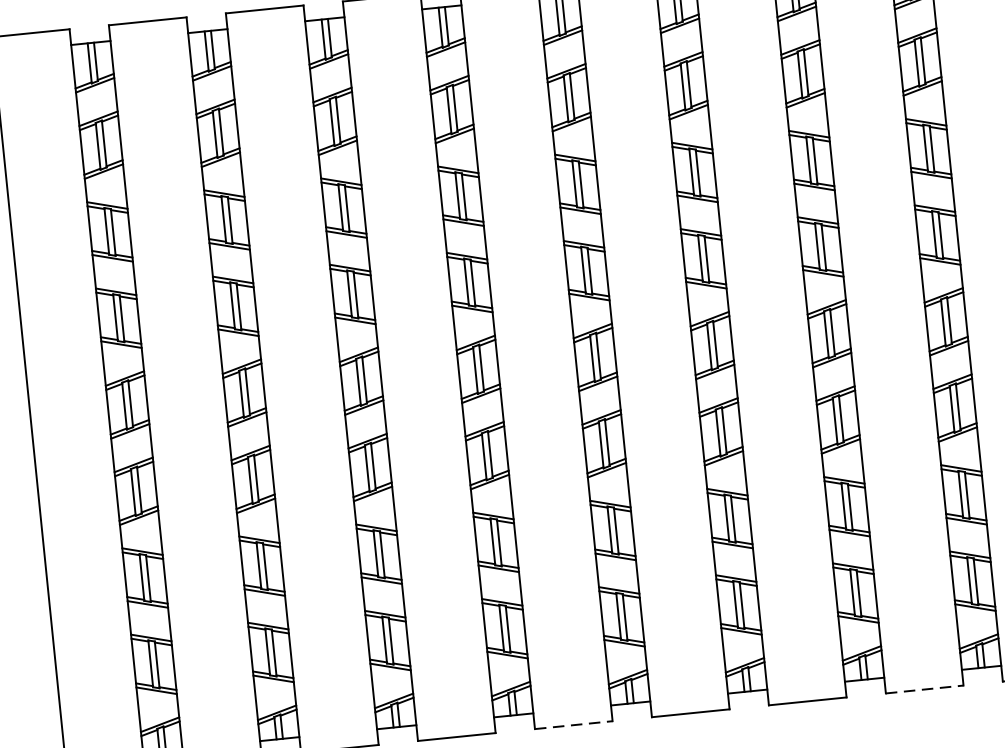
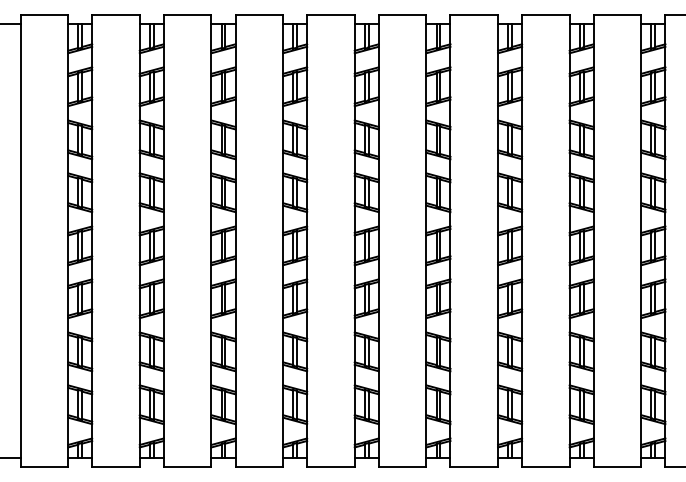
line: (924, 689) -> (545, 467), dashed -> solid
line: (573, 725) -> (330, 467), dashed -> solid

